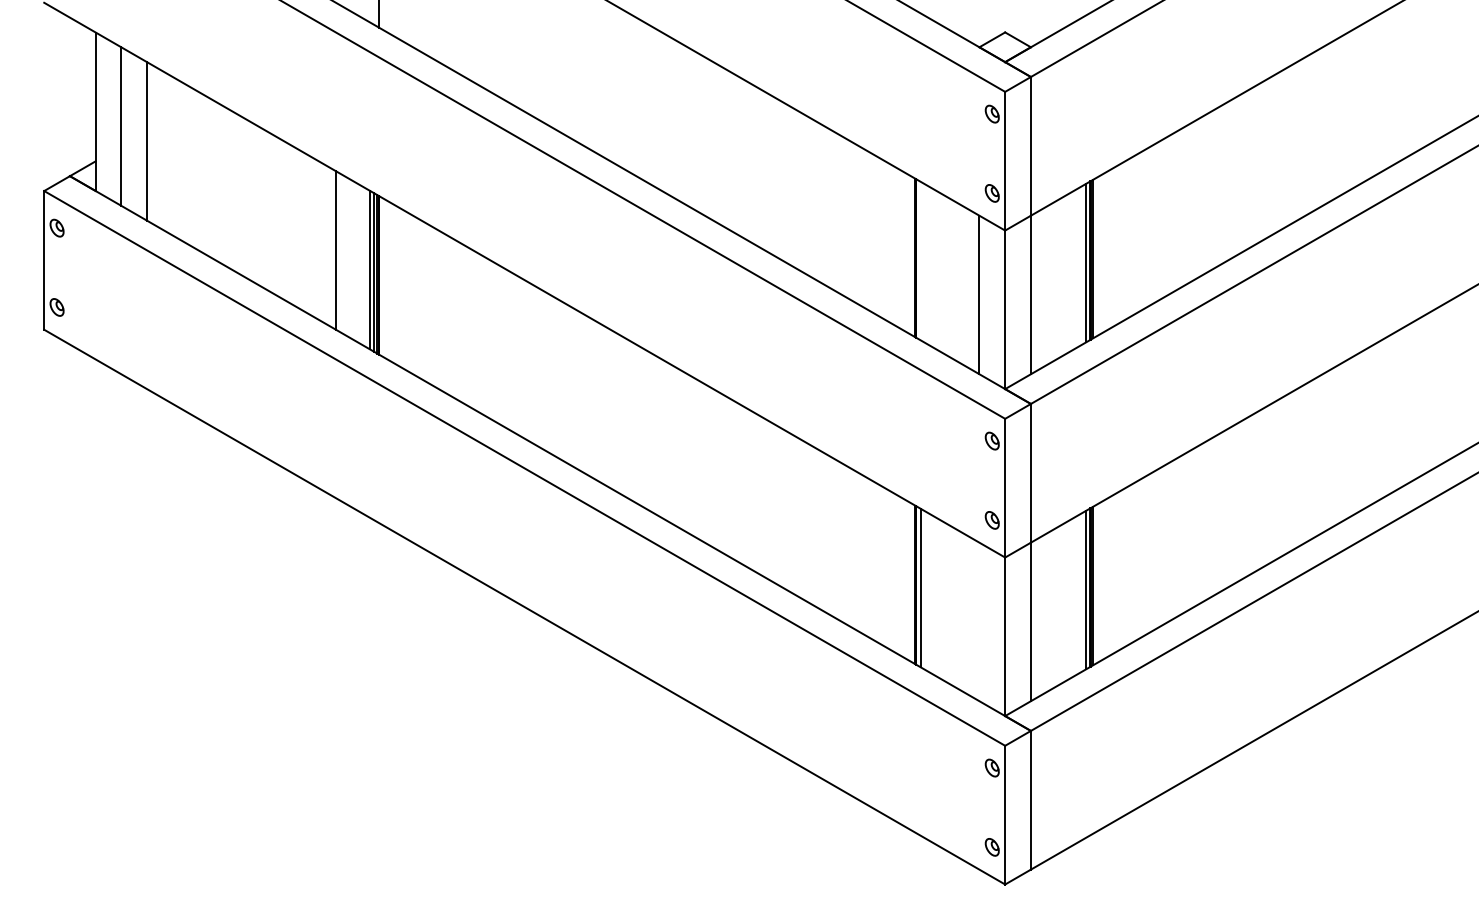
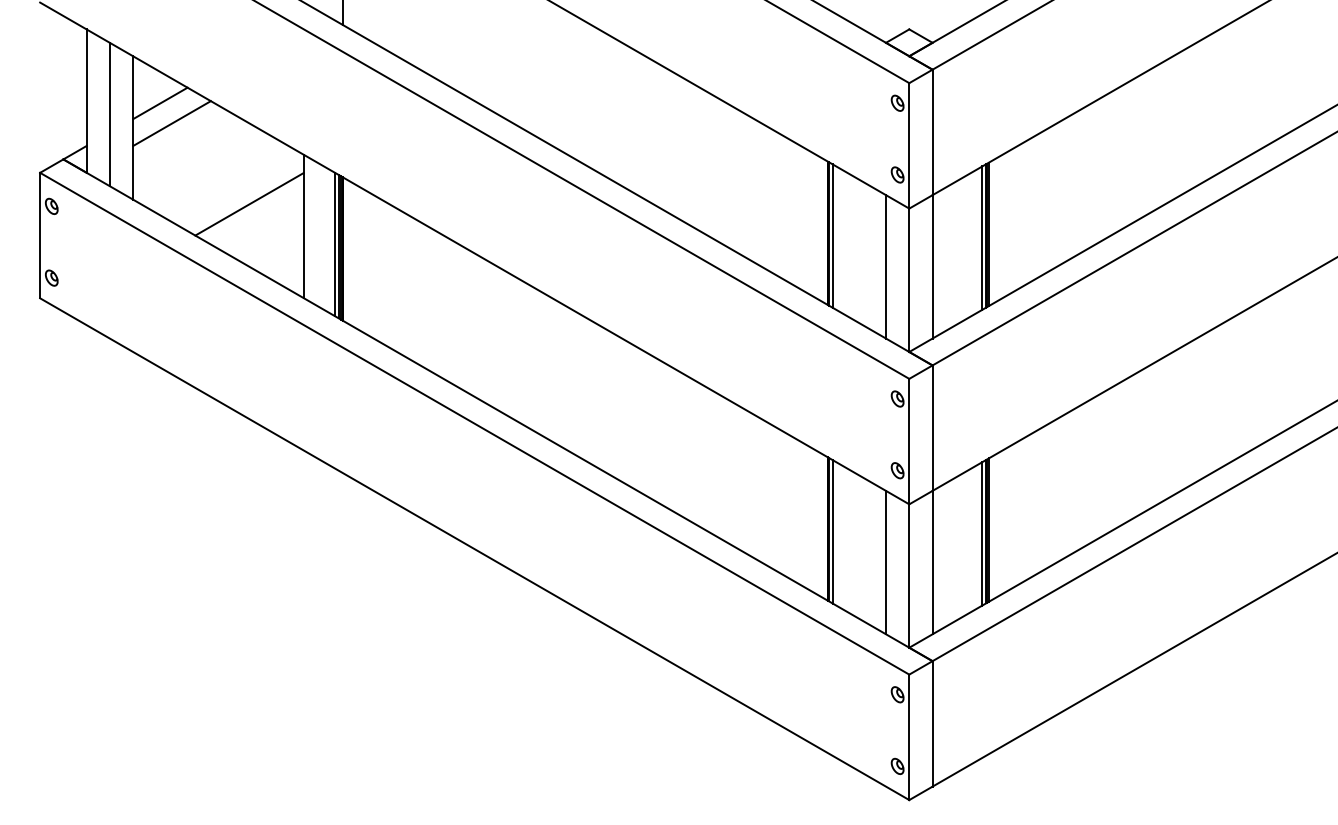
line: (177, 114) -> (160, 103), added
line: (189, 136) -> (171, 123), added
line: (275, 226) -> (249, 204), added
line: (920, 260) -> (832, 235), added
line: (979, 621) -> (886, 562), added

